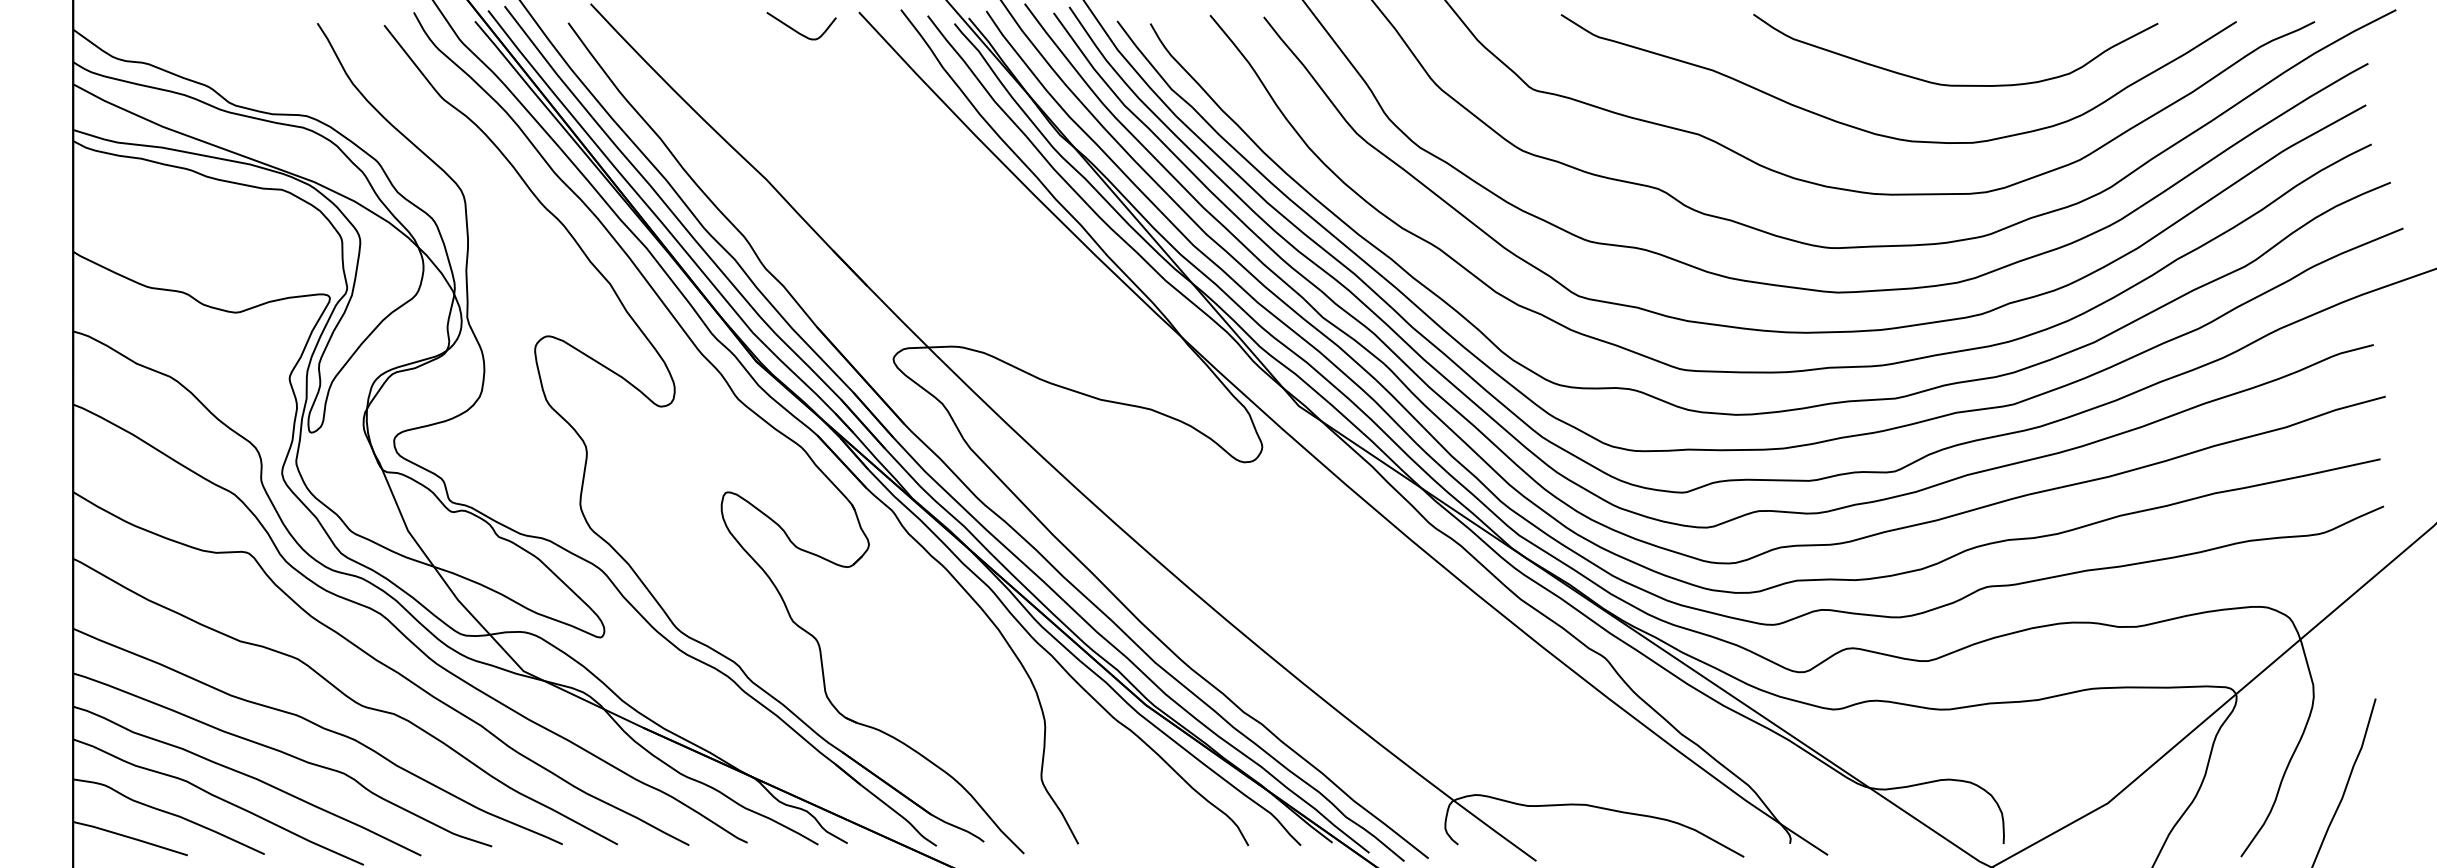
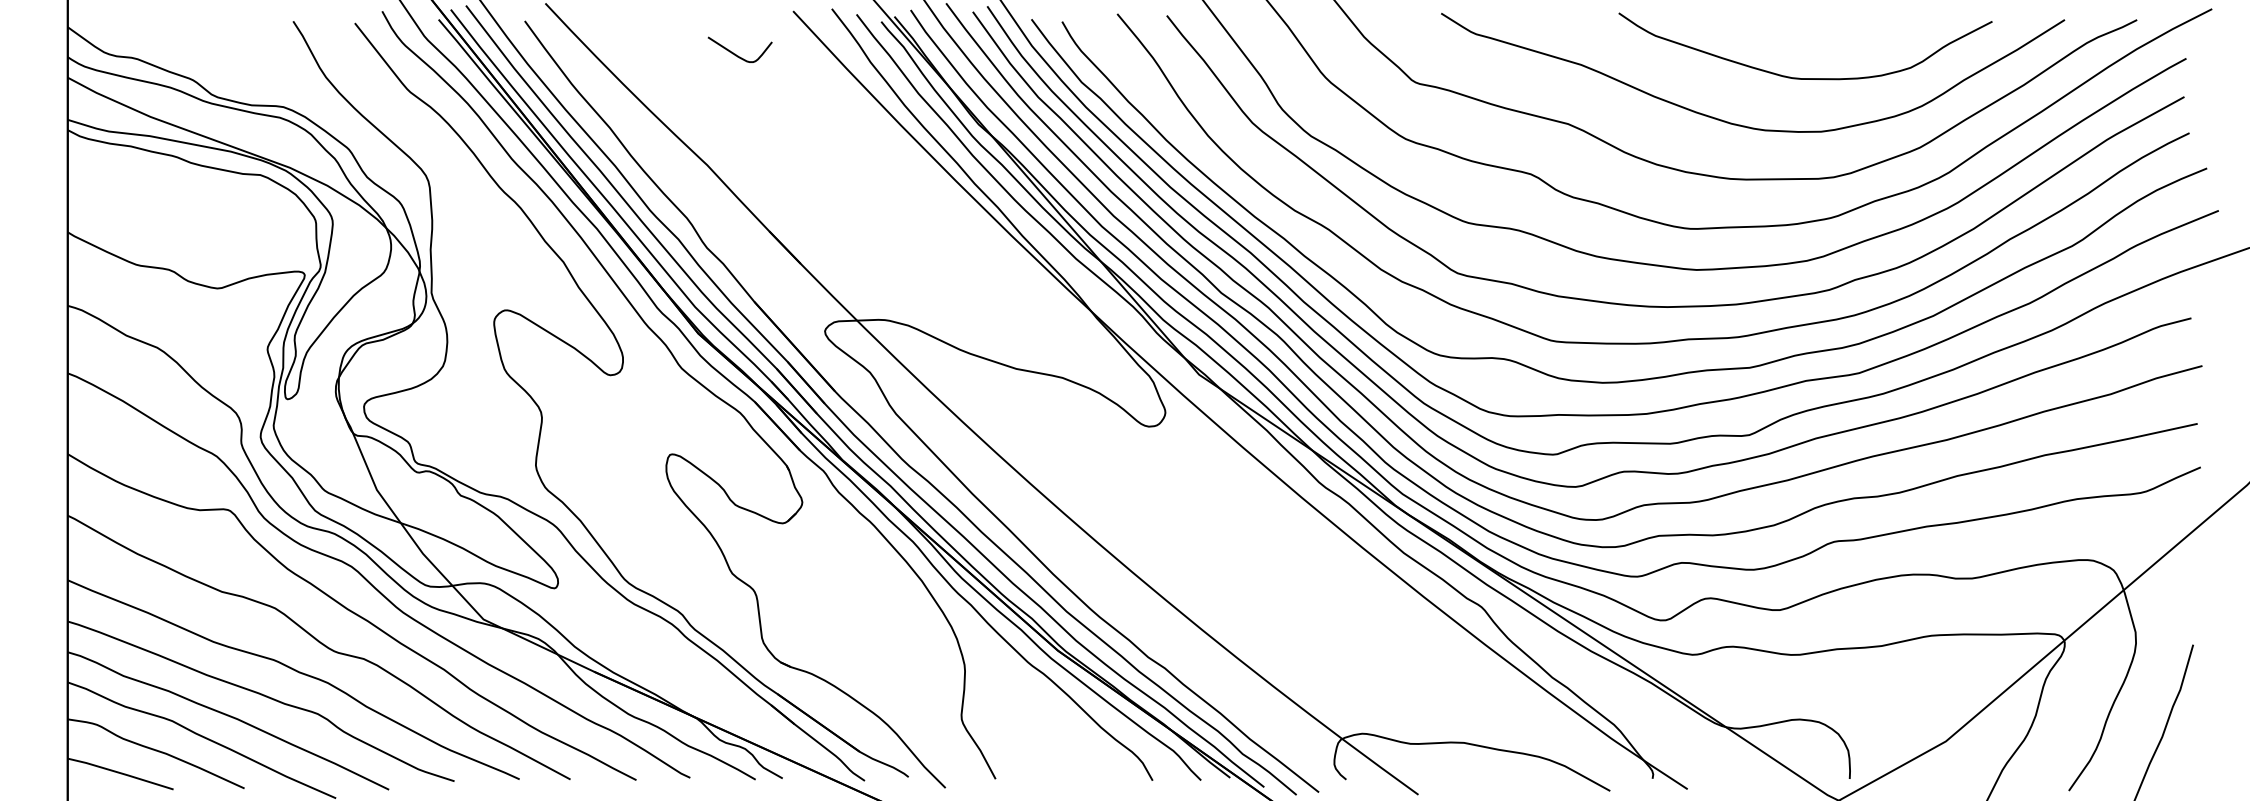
curve: (798, 31) -> (737, 54), moved

